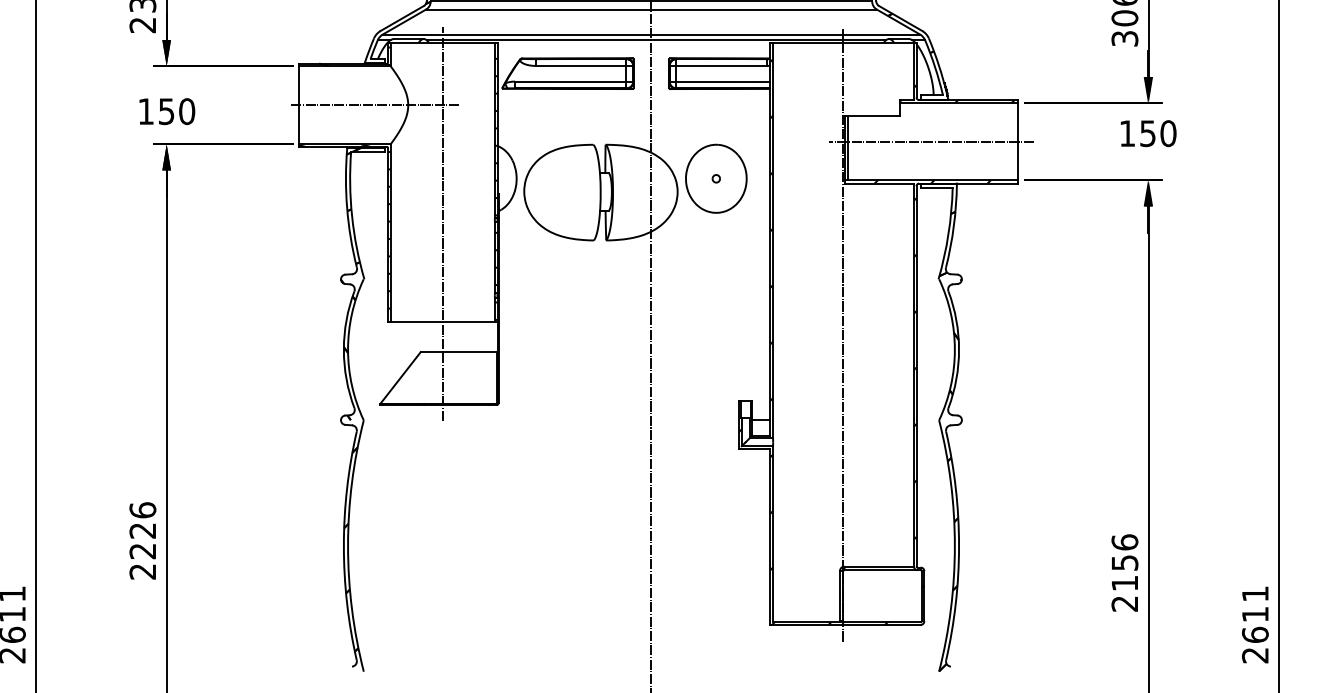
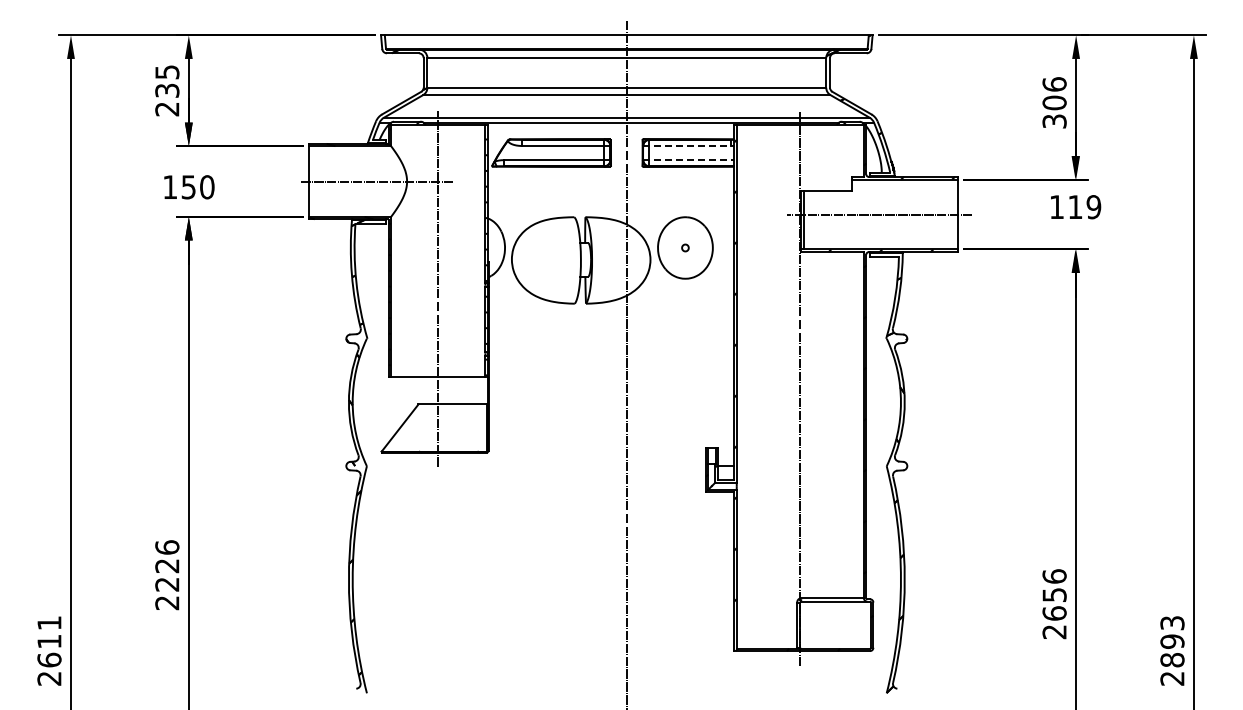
line: (718, 66) -> (687, 146), solid -> dashed
line: (719, 81) -> (688, 160), solid -> dashed
text: (1158, 133) -> (1084, 207), 150 -> 119
text: (1124, 583) -> (1054, 613), 2156 -> 2656
text: (1255, 614) -> (1172, 641), 2611 -> 2893

